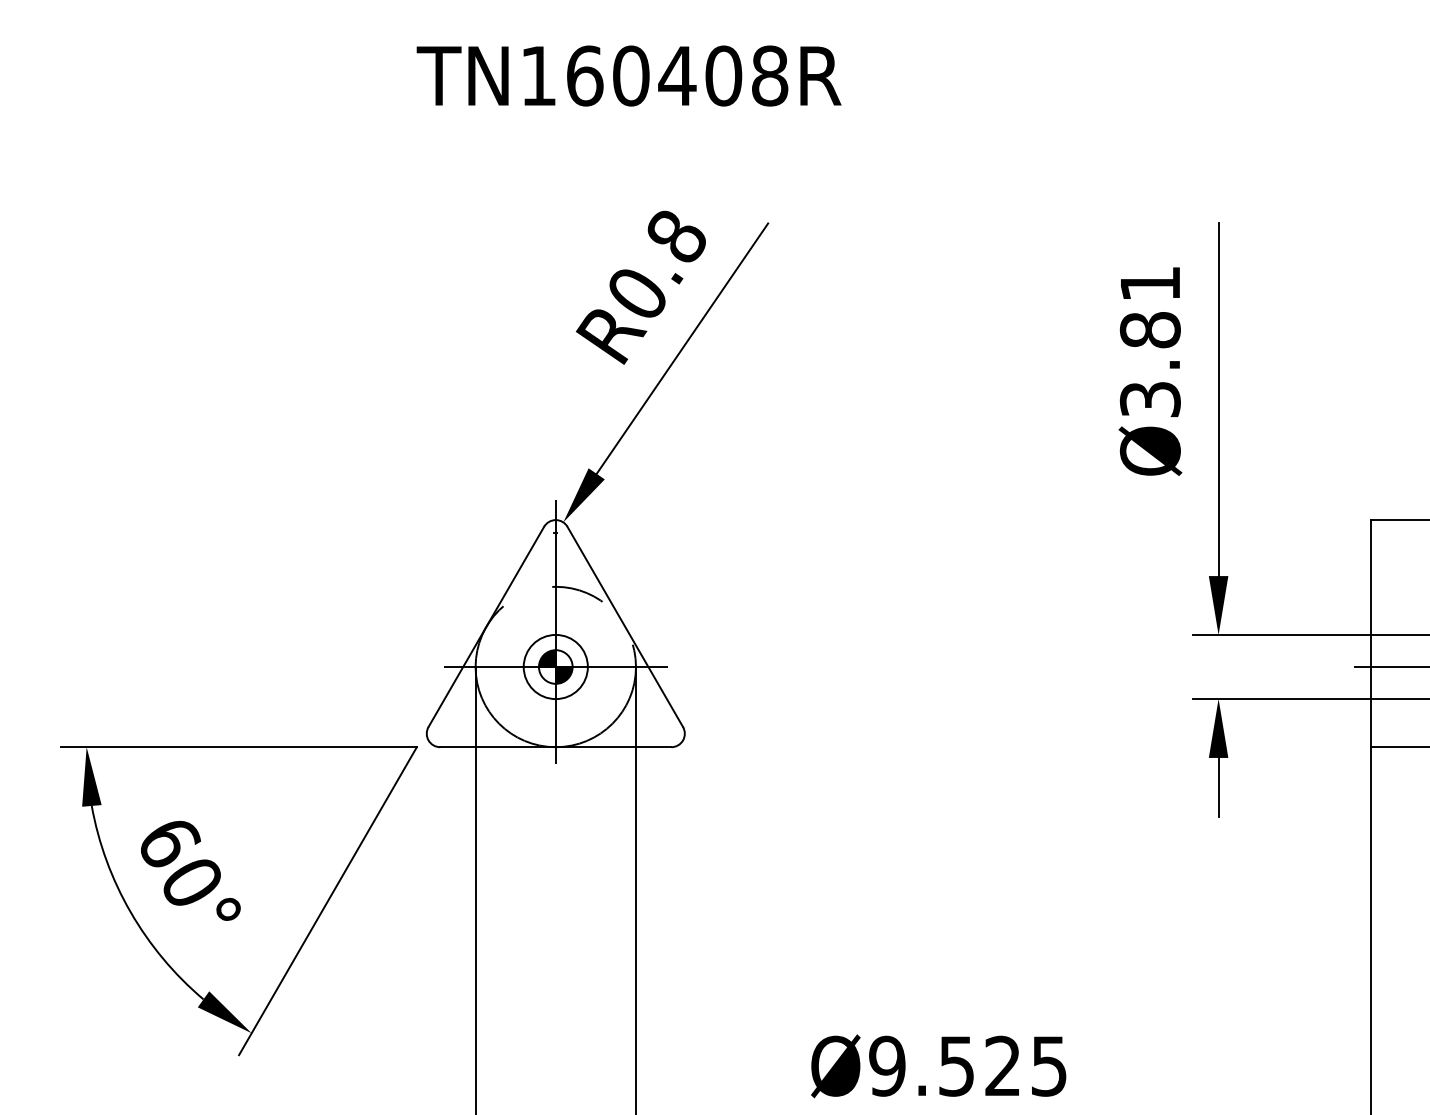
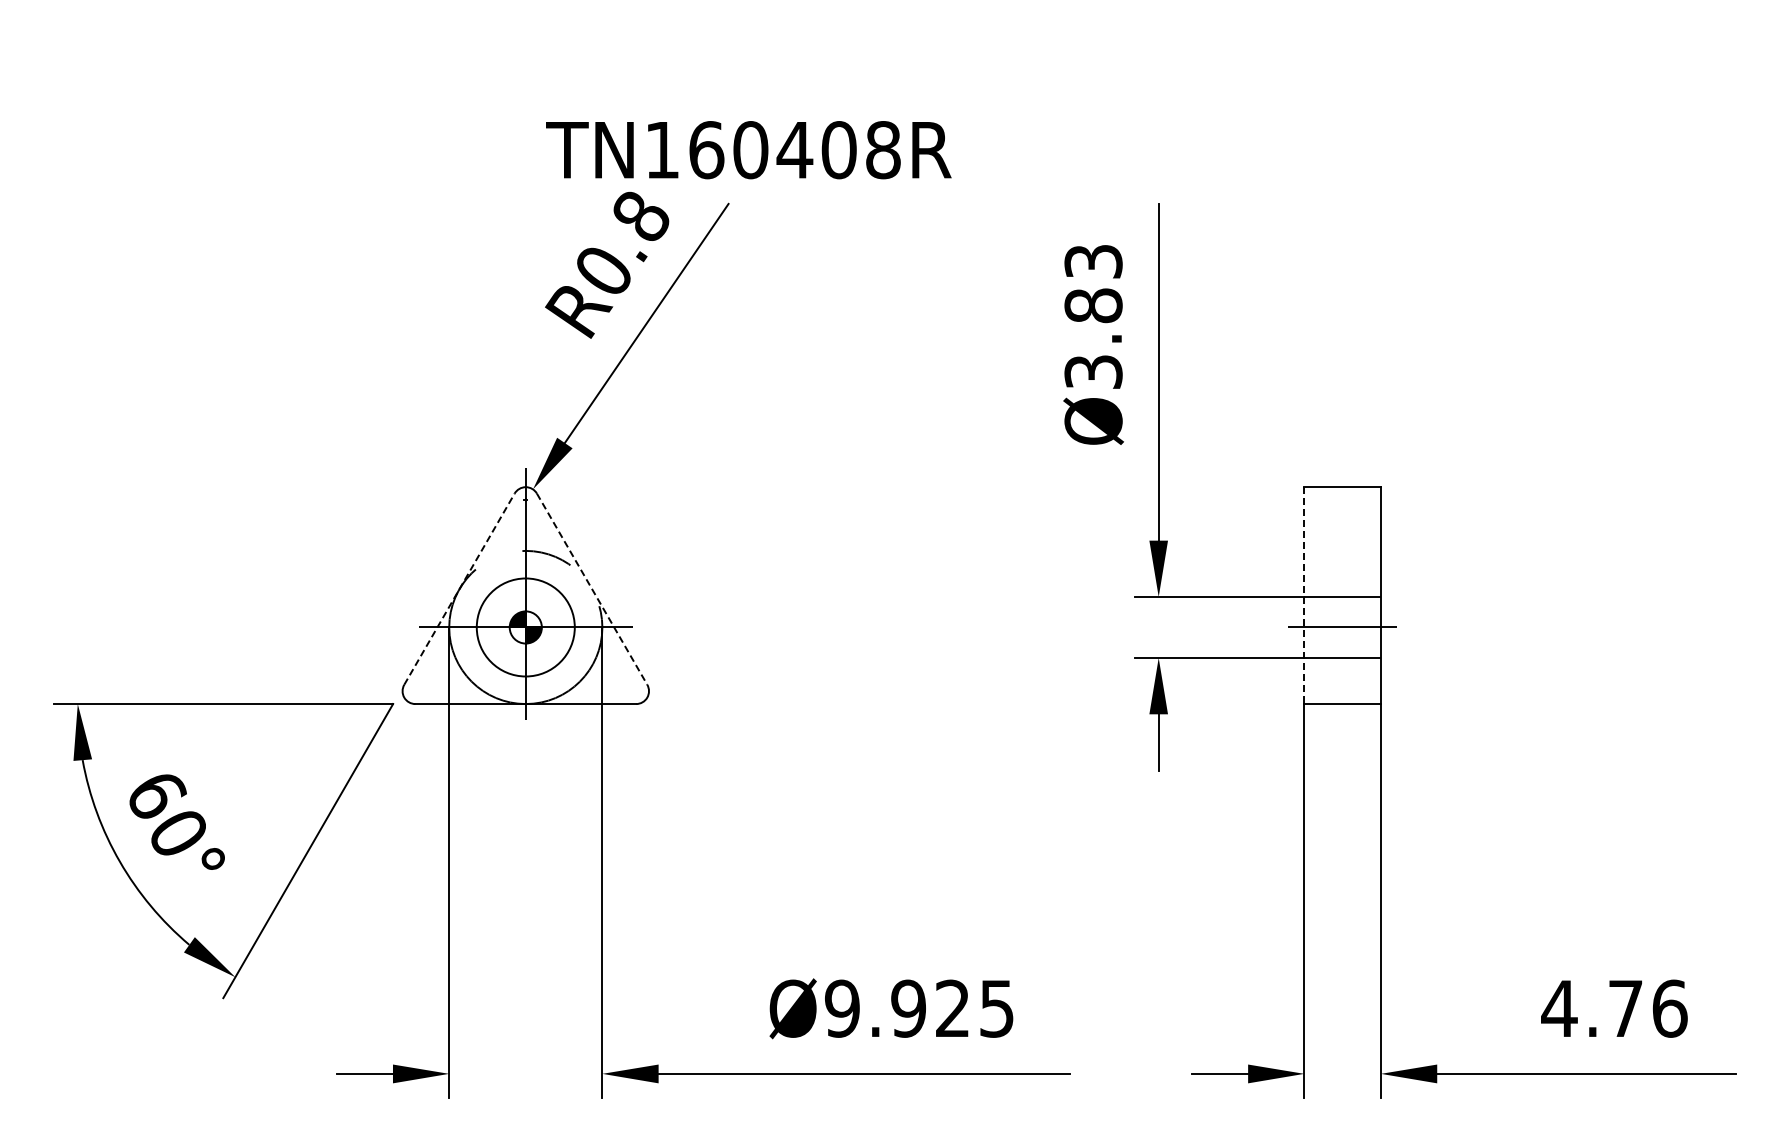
text: (628, 76) -> (748, 150), moved
text: (1150, 283) -> (1093, 261), Ø3.81 -> Ø3.83
line: (486, 626) -> (459, 588), solid -> dashed
line: (625, 627) -> (592, 589), solid -> dashed
line: (1371, 634) -> (1304, 596), solid -> dashed
circle: (555, 667) -> (525, 627), size x1.6
text: (956, 1066) -> (908, 1008), Ø9.525 -> Ø9.925

